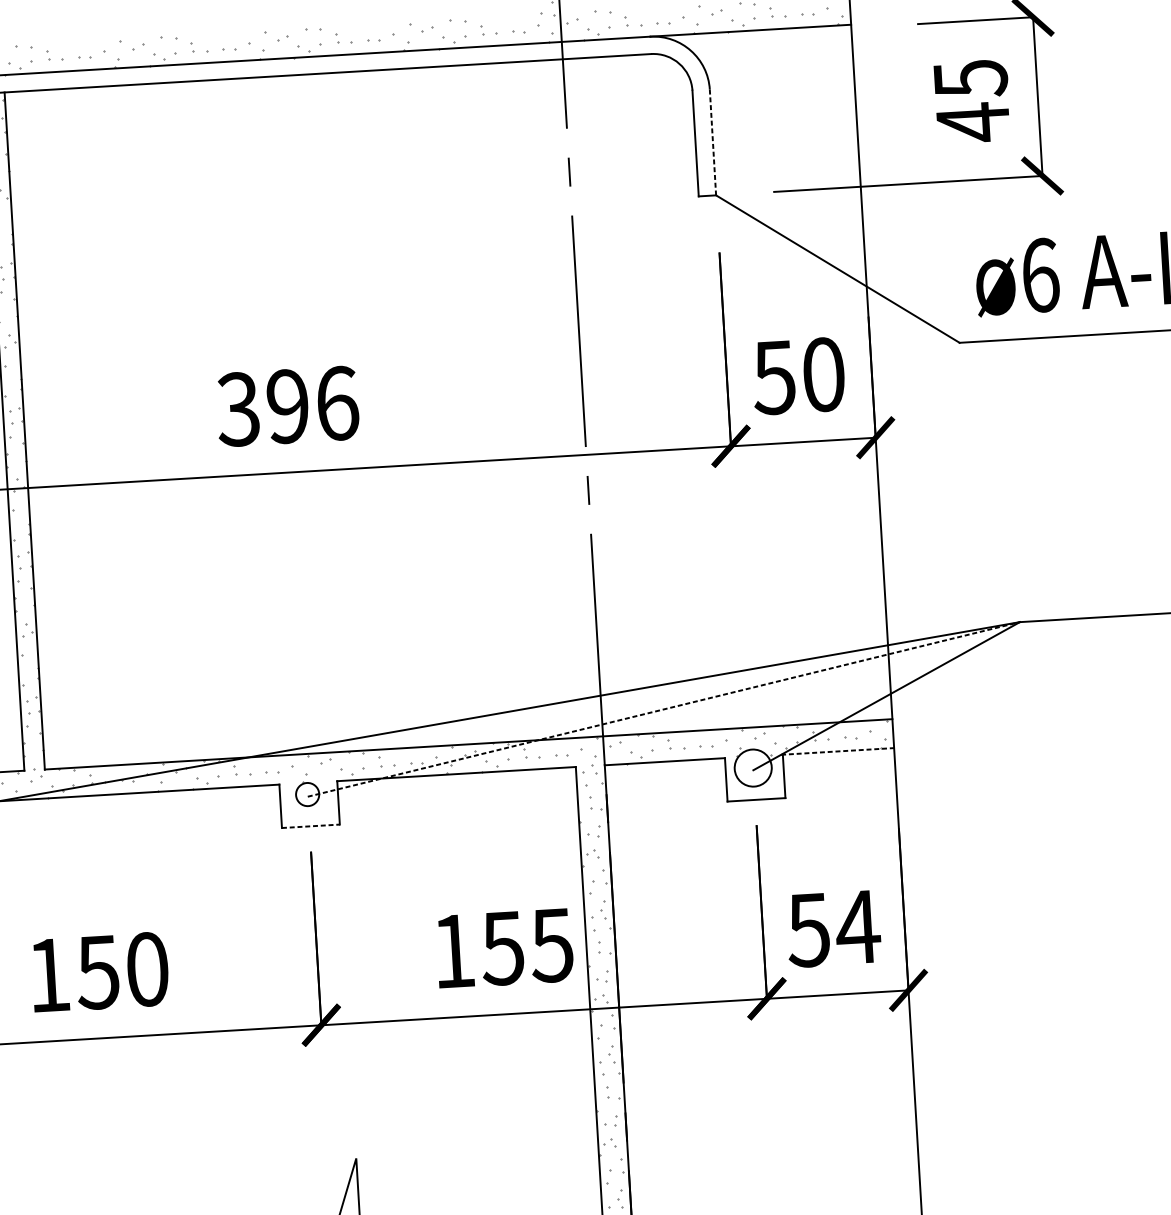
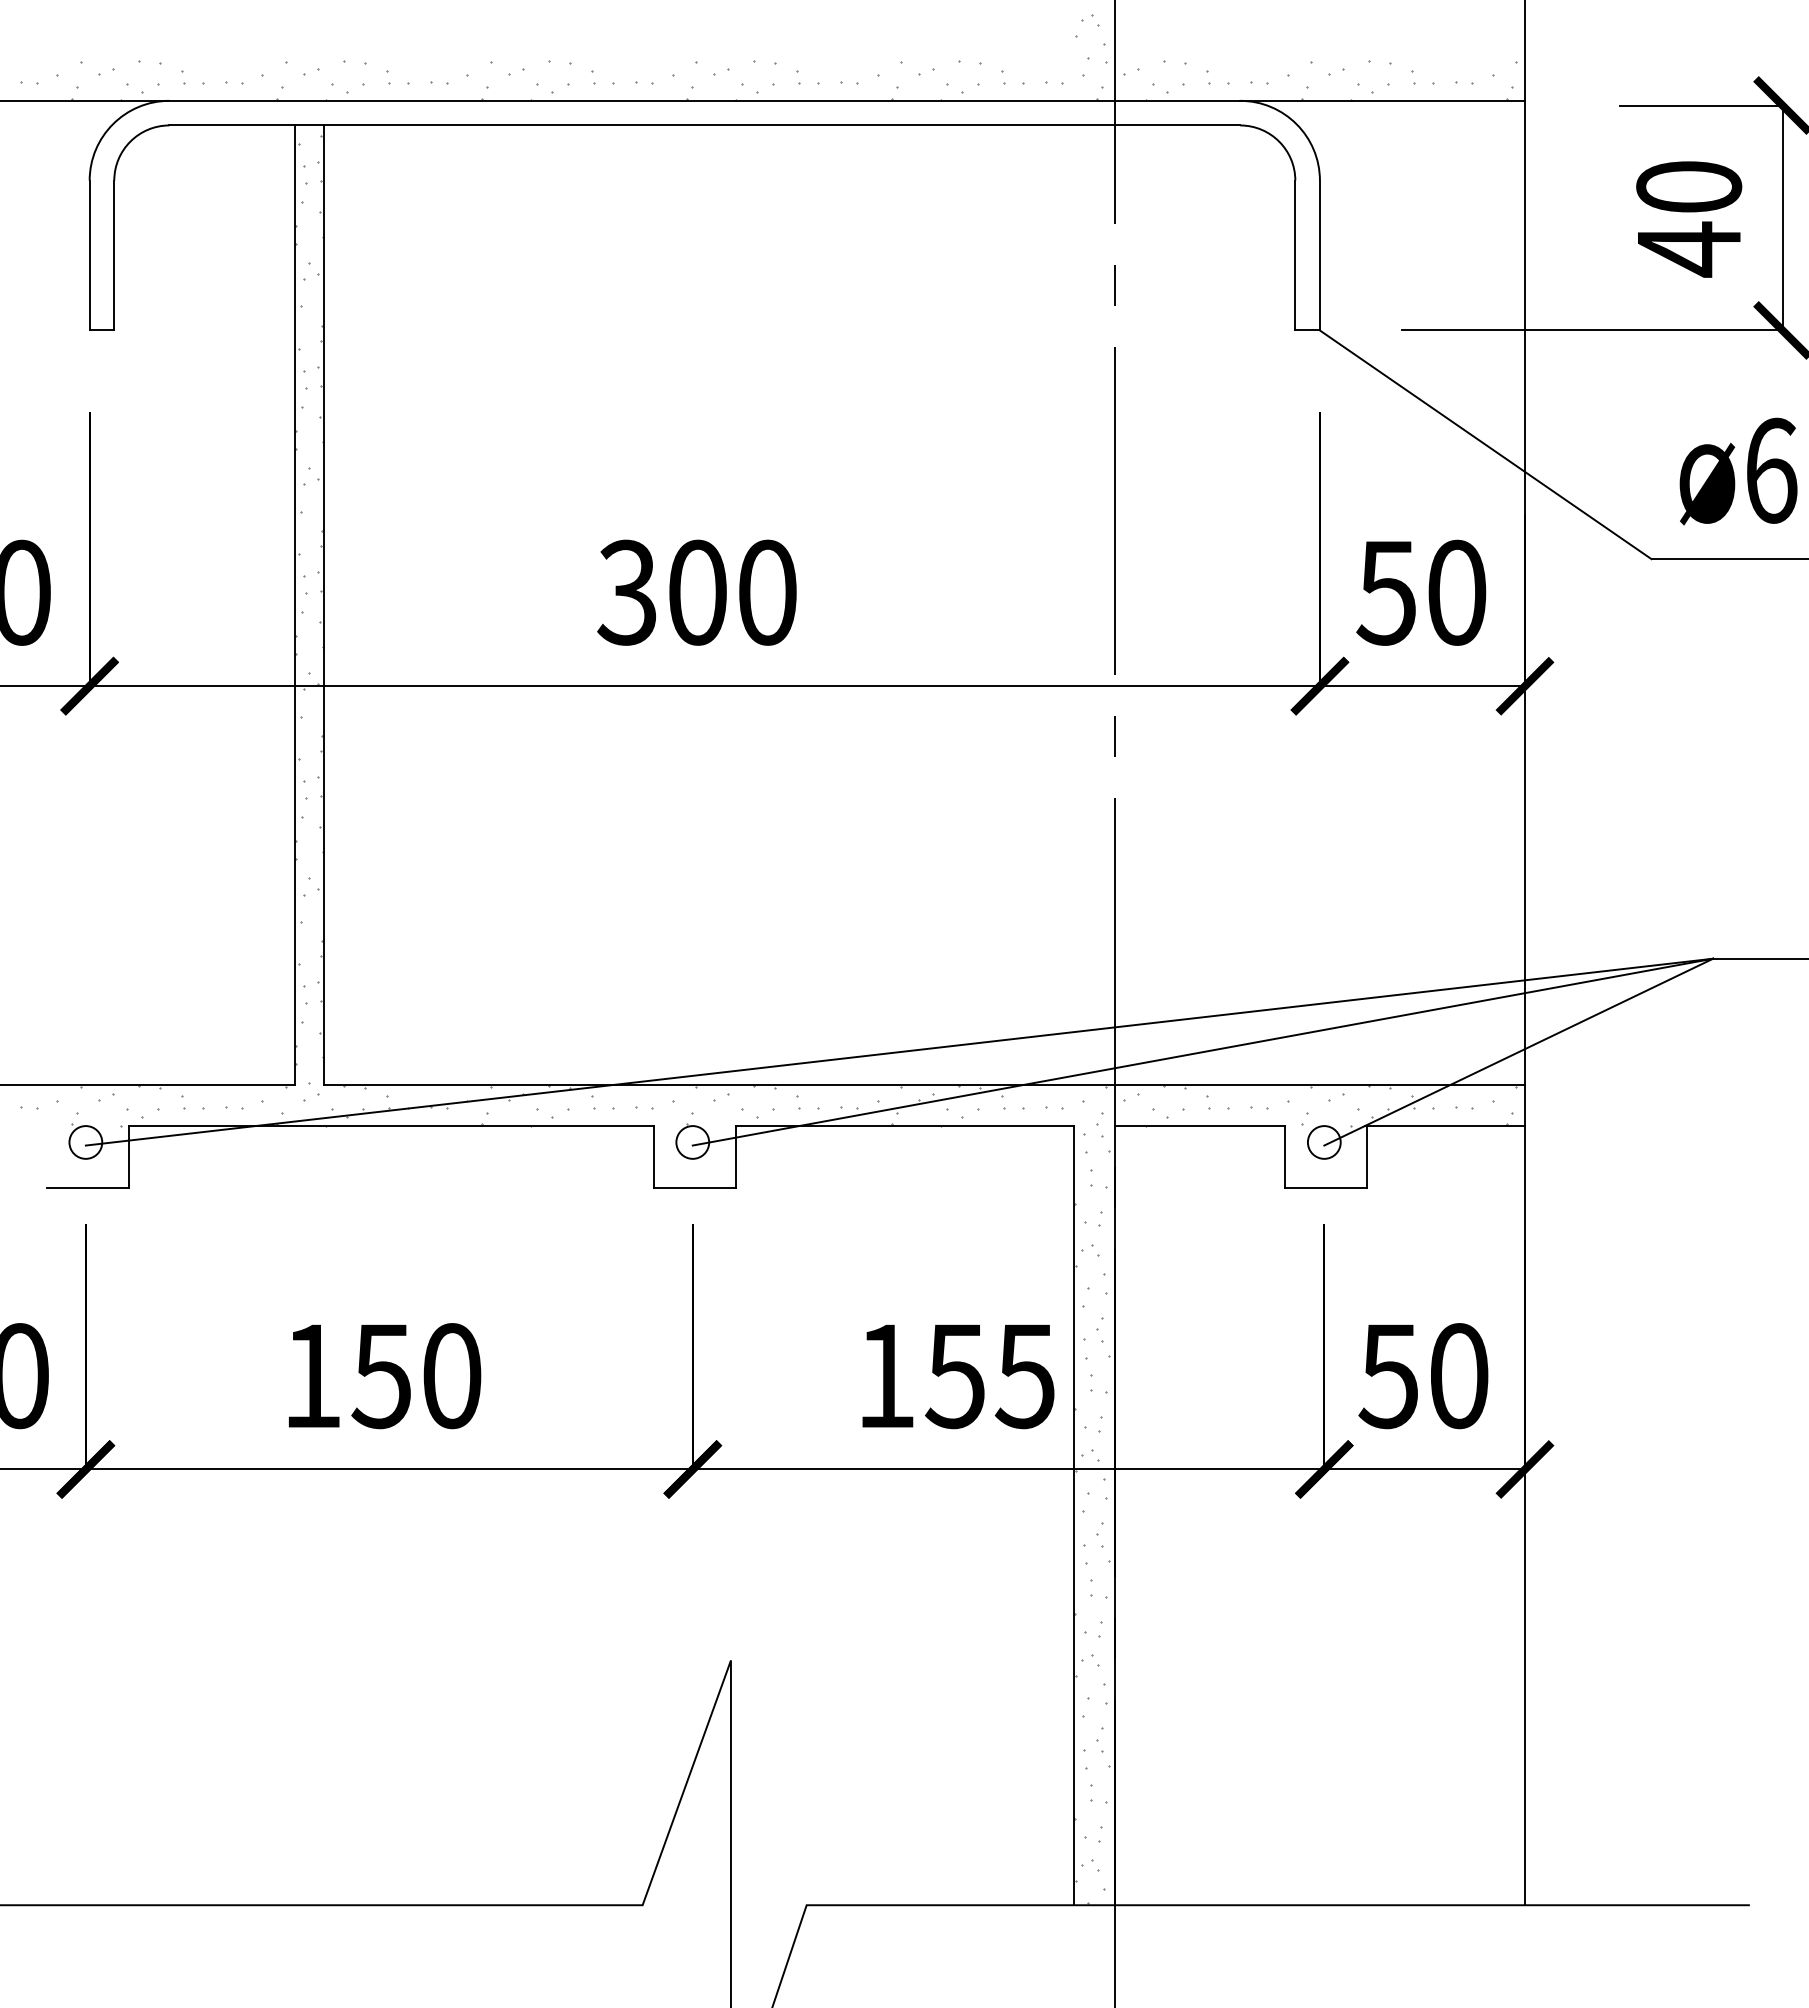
text: (970, 78) -> (1689, 187), 45 -> 40
line: (712, 142) -> (1319, 255), dashed -> solid
text: (312, 404) -> (732, 592), 396 -> 300
line: (664, 709) -> (1203, 1052), dashed -> solid
line: (838, 751) -> (1445, 1126), dashed -> solid
circle: (752, 768) -> (1323, 1142), size x0.62
line: (311, 826) -> (695, 1187), dashed -> solid
text: (857, 927) -> (1458, 1376), 54 -> 50

